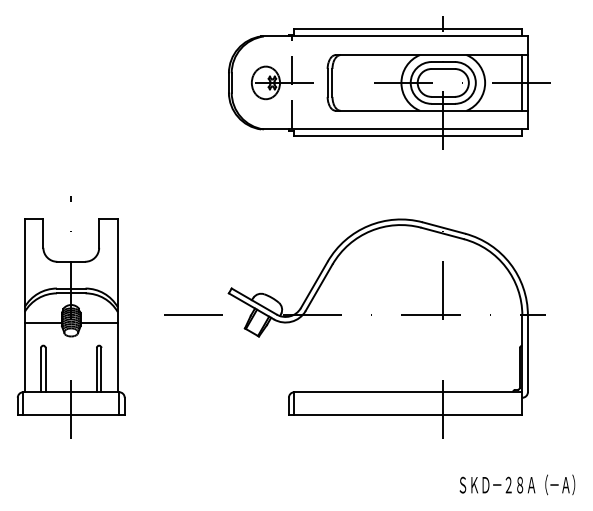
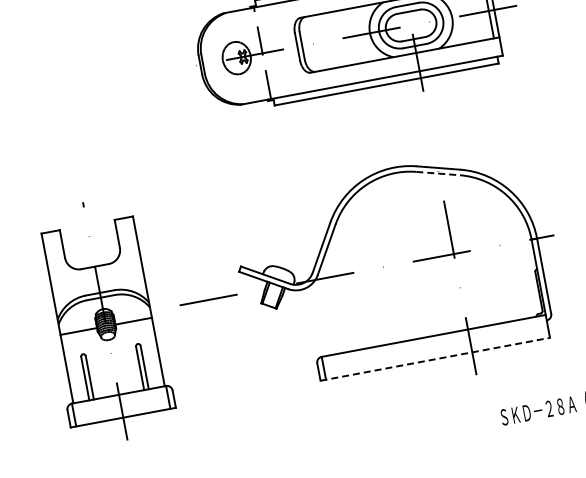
line: (442, 233) -> (438, 173), solid -> dashed
part: (71, 317) -> (105, 321), moved
line: (405, 415) -> (435, 359), solid -> dashed

